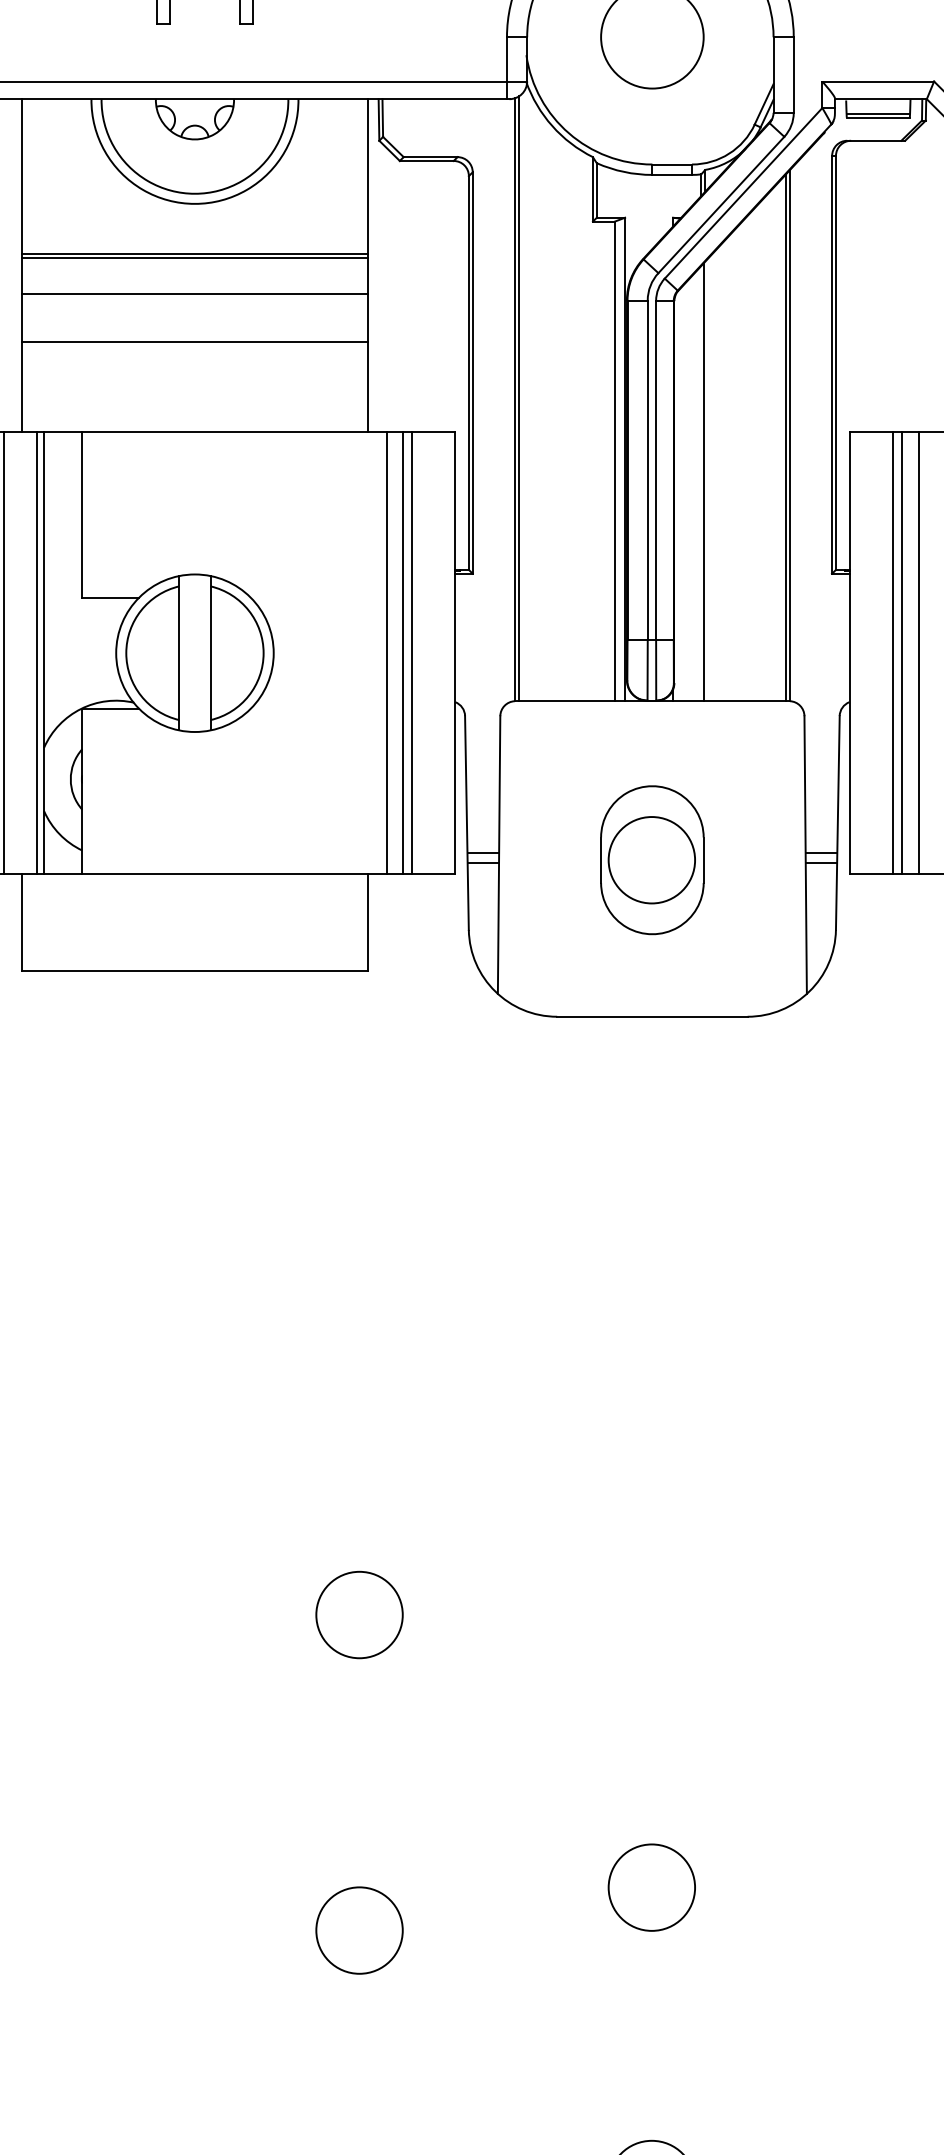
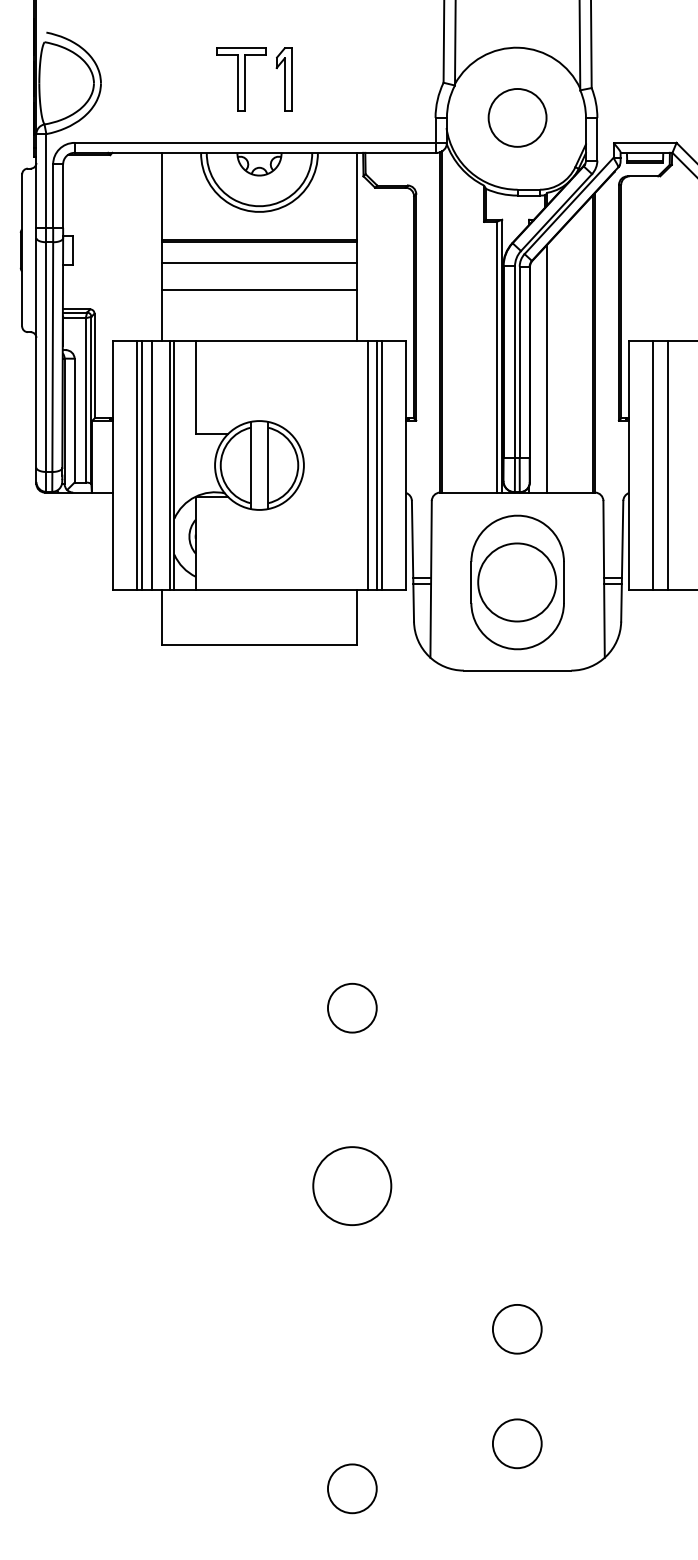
line: (902, 653) -> (658, 465), removed
part: (652, 858) -> (517, 581), size x1.6
circle: (652, 1886) -> (517, 1161), removed
circle: (359, 1930) -> (352, 1186), size x1.6

